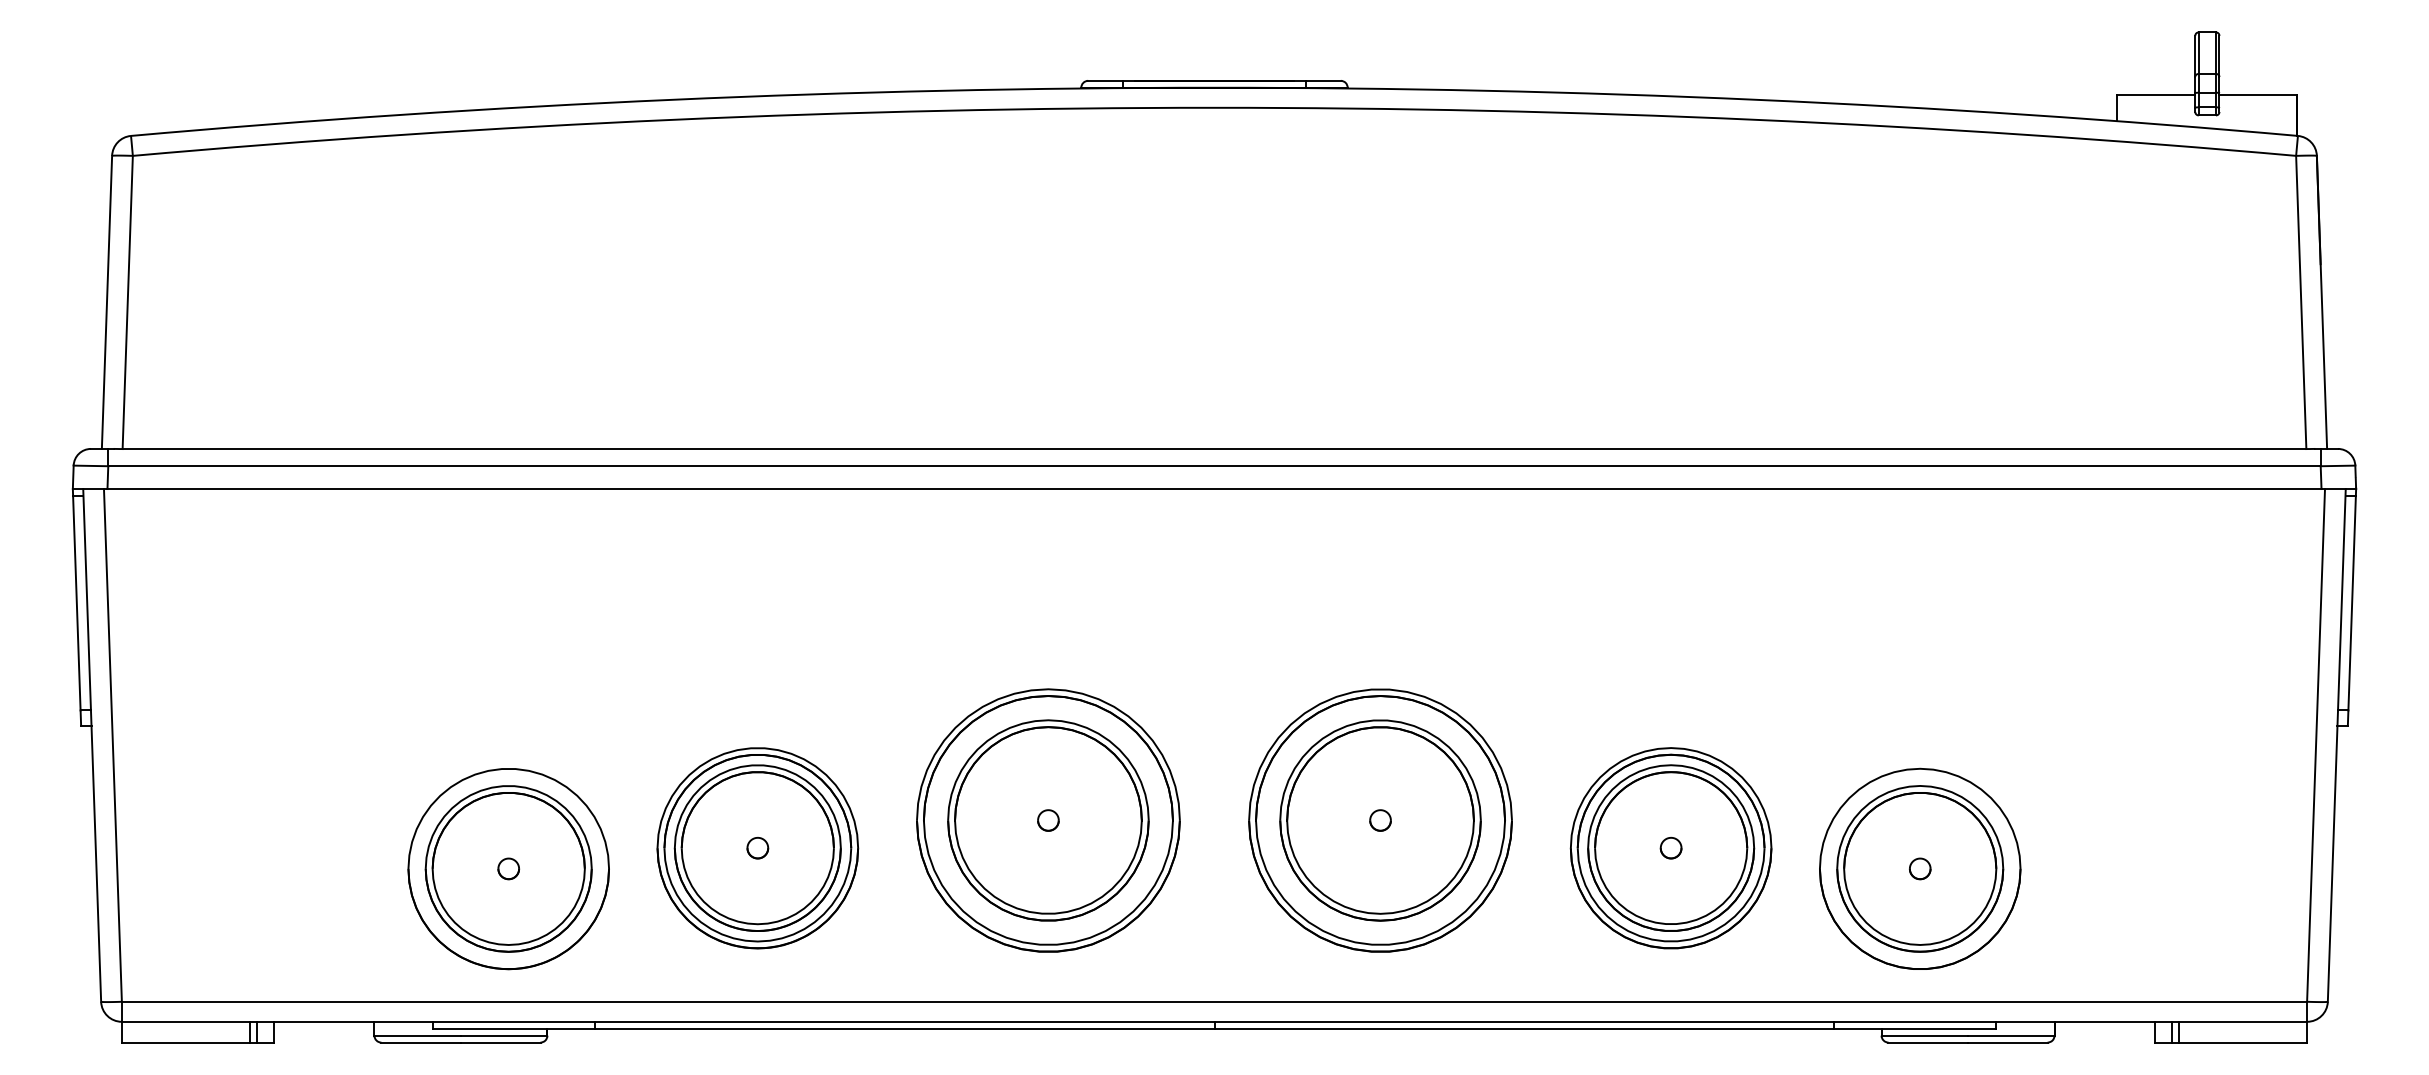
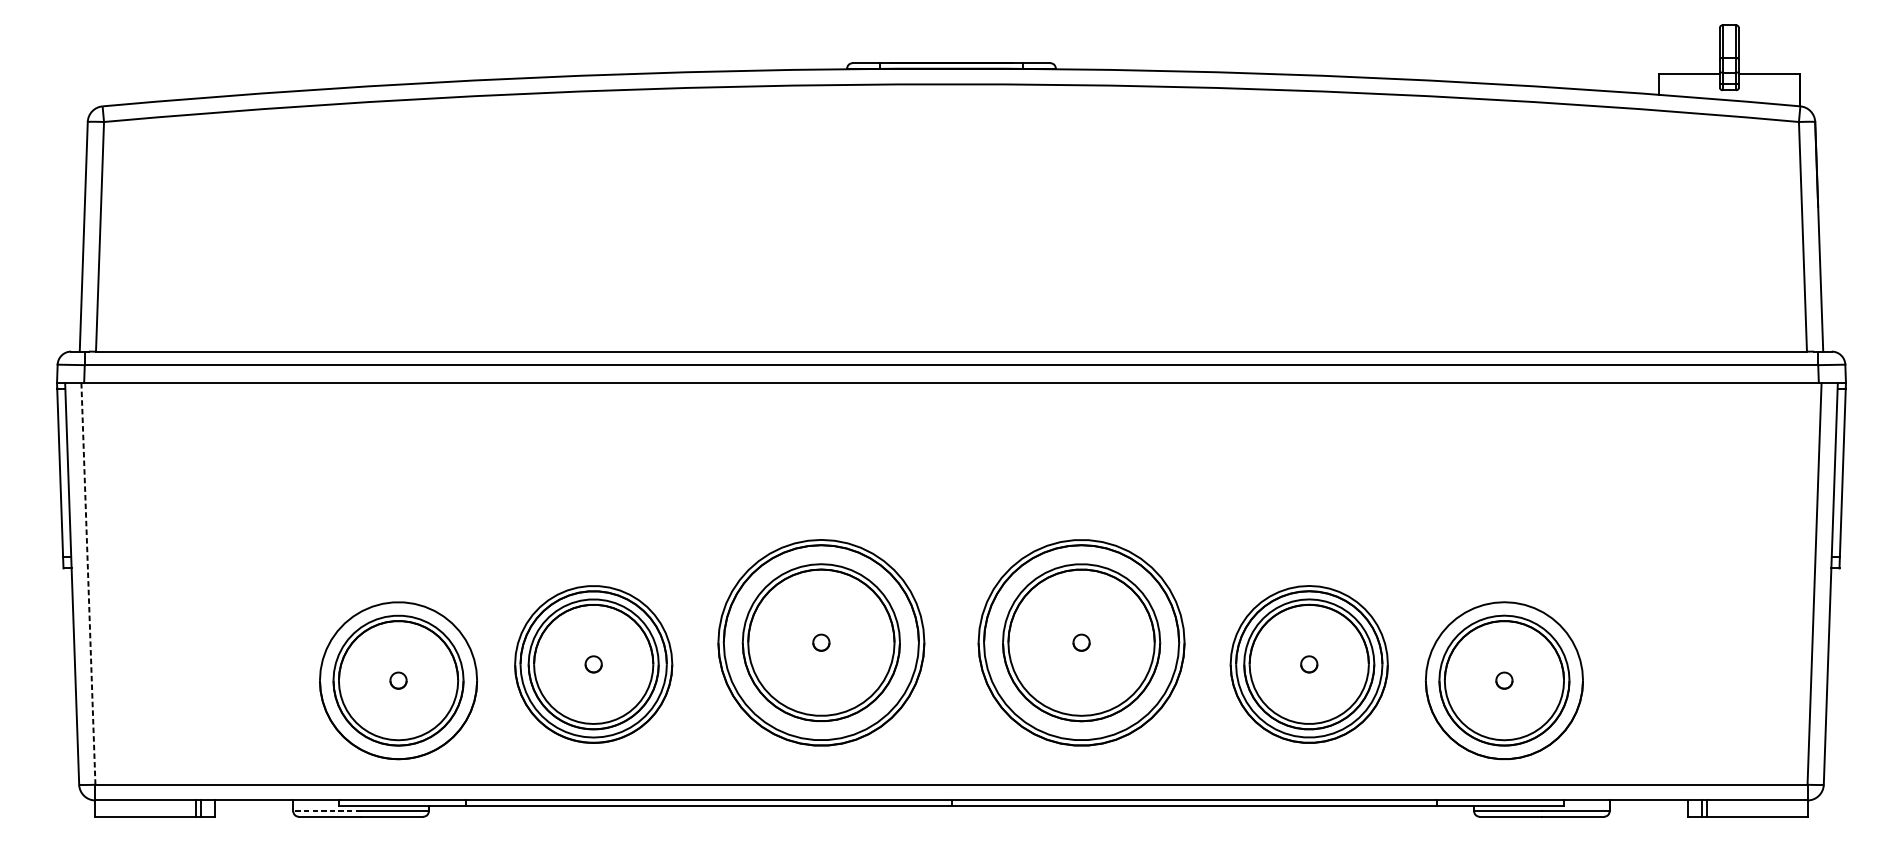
line: (112, 745) -> (88, 583), solid -> dashed
line: (417, 1035) -> (327, 811), solid -> dashed

